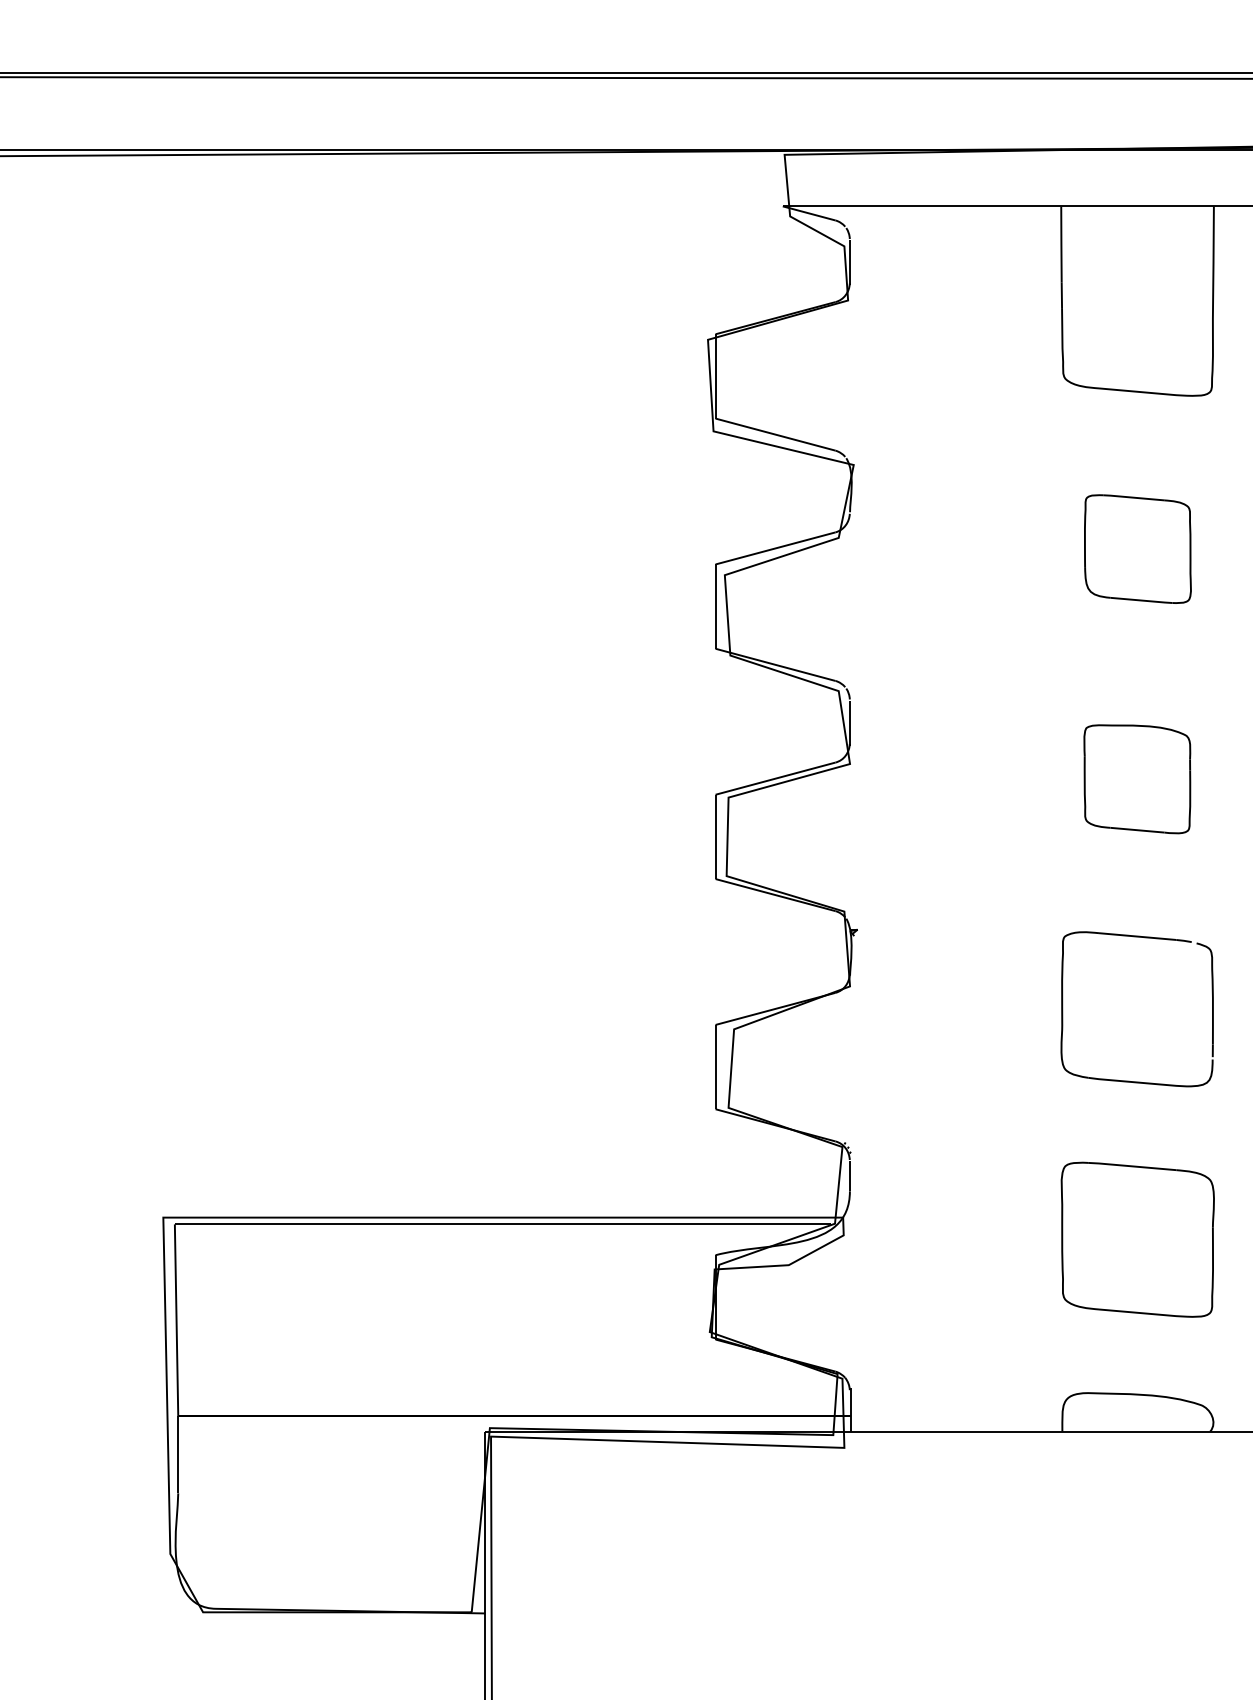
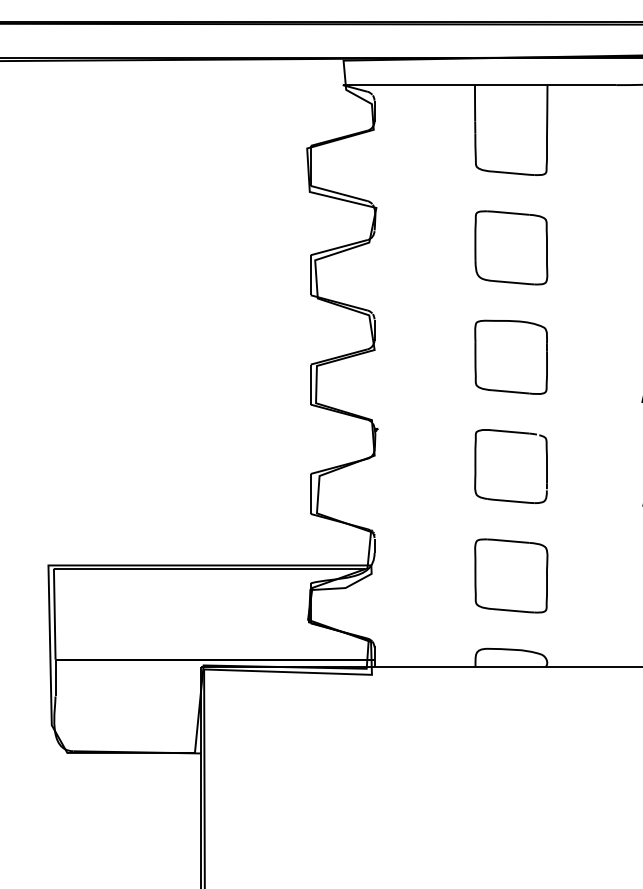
part: (1138, 548) -> (511, 247), size x1.43
part: (1136, 777) -> (510, 356), size x1.43

